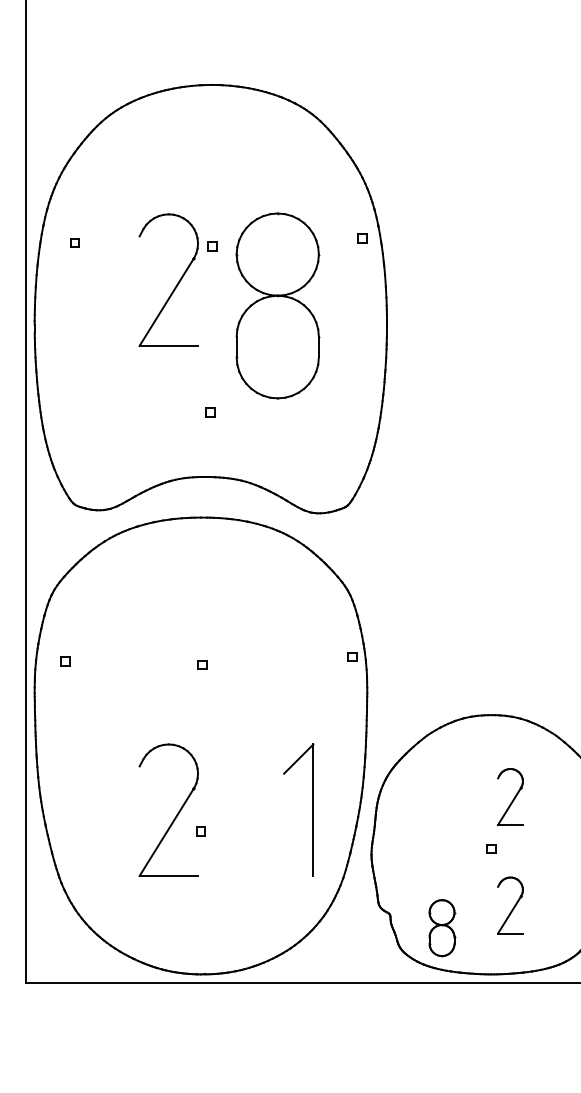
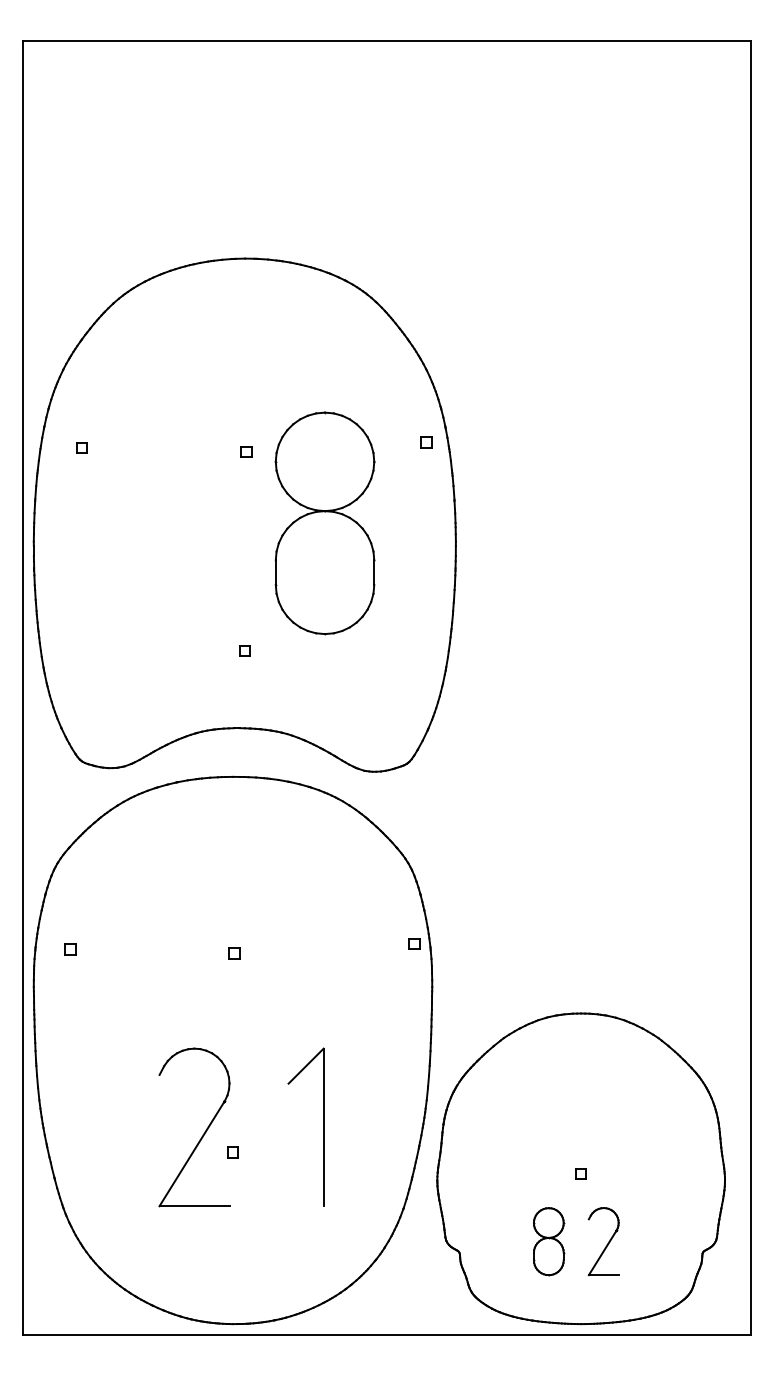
part: (177, 283) -> (204, 496), removed
part: (510, 796) -> (603, 1111), removed
part: (313, 809) -> (323, 1126), moved
part: (442, 927) -> (549, 1241), moved

